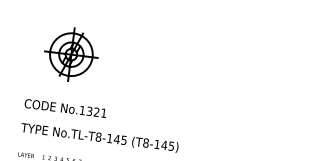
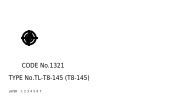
part: (69, 53) -> (28, 37), size x0.6
text: (65, 106) -> (42, 64), moved

